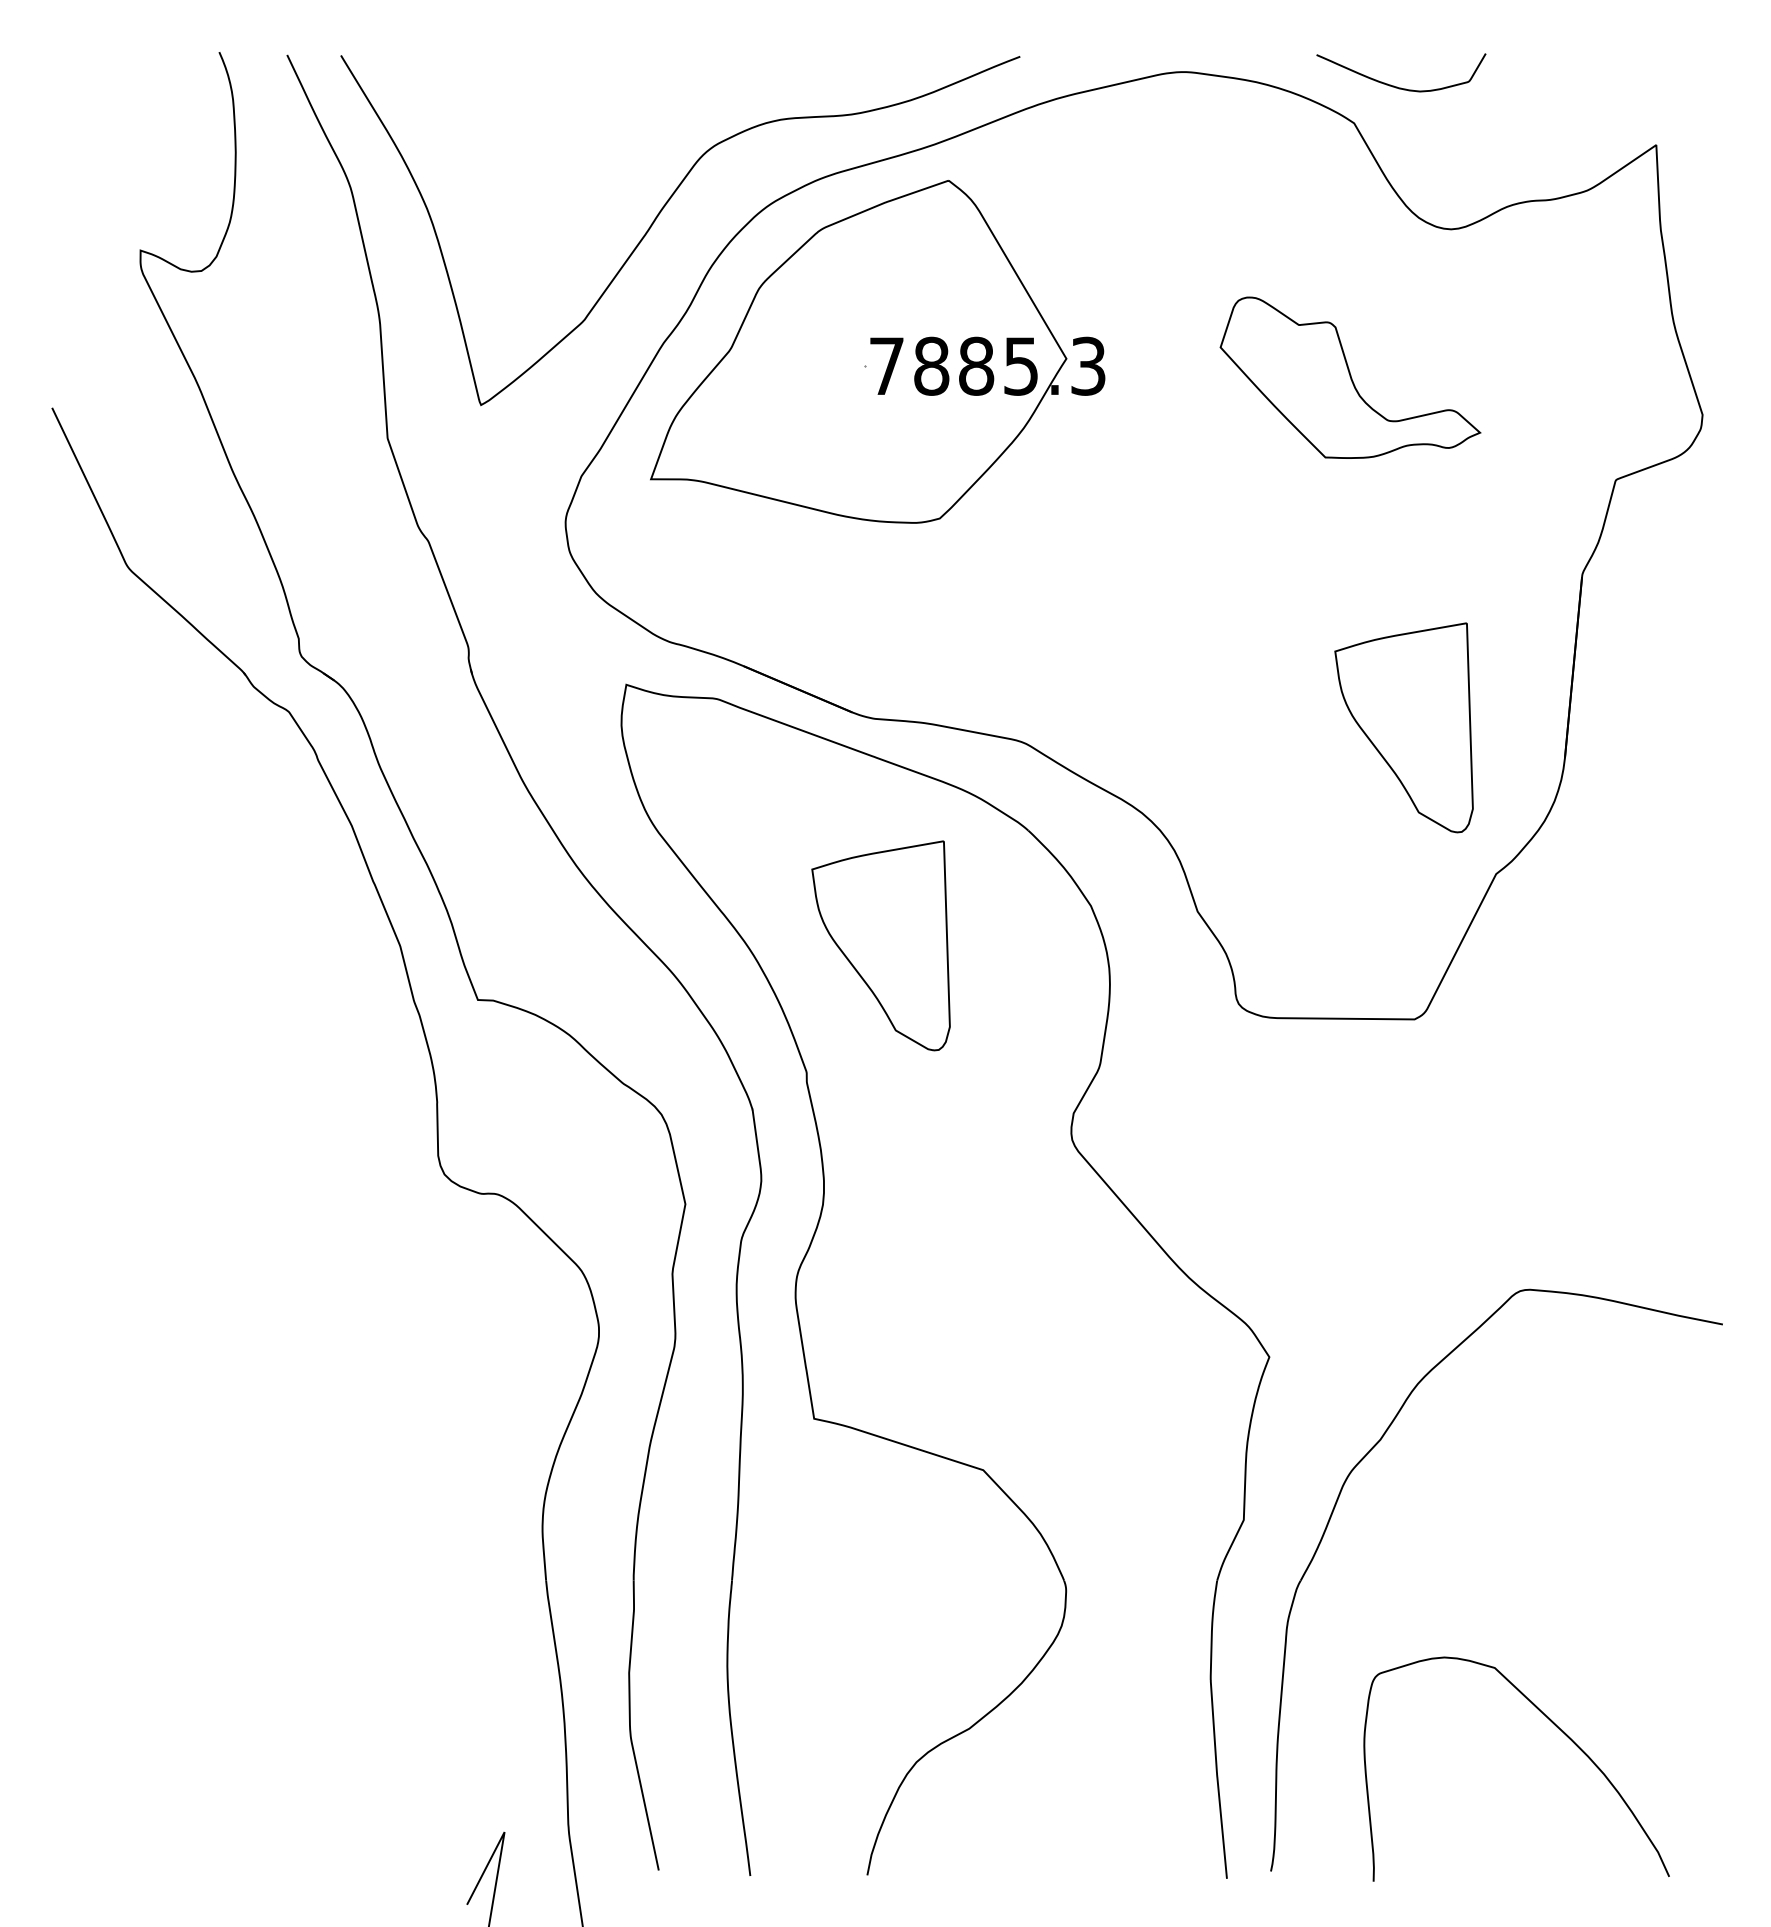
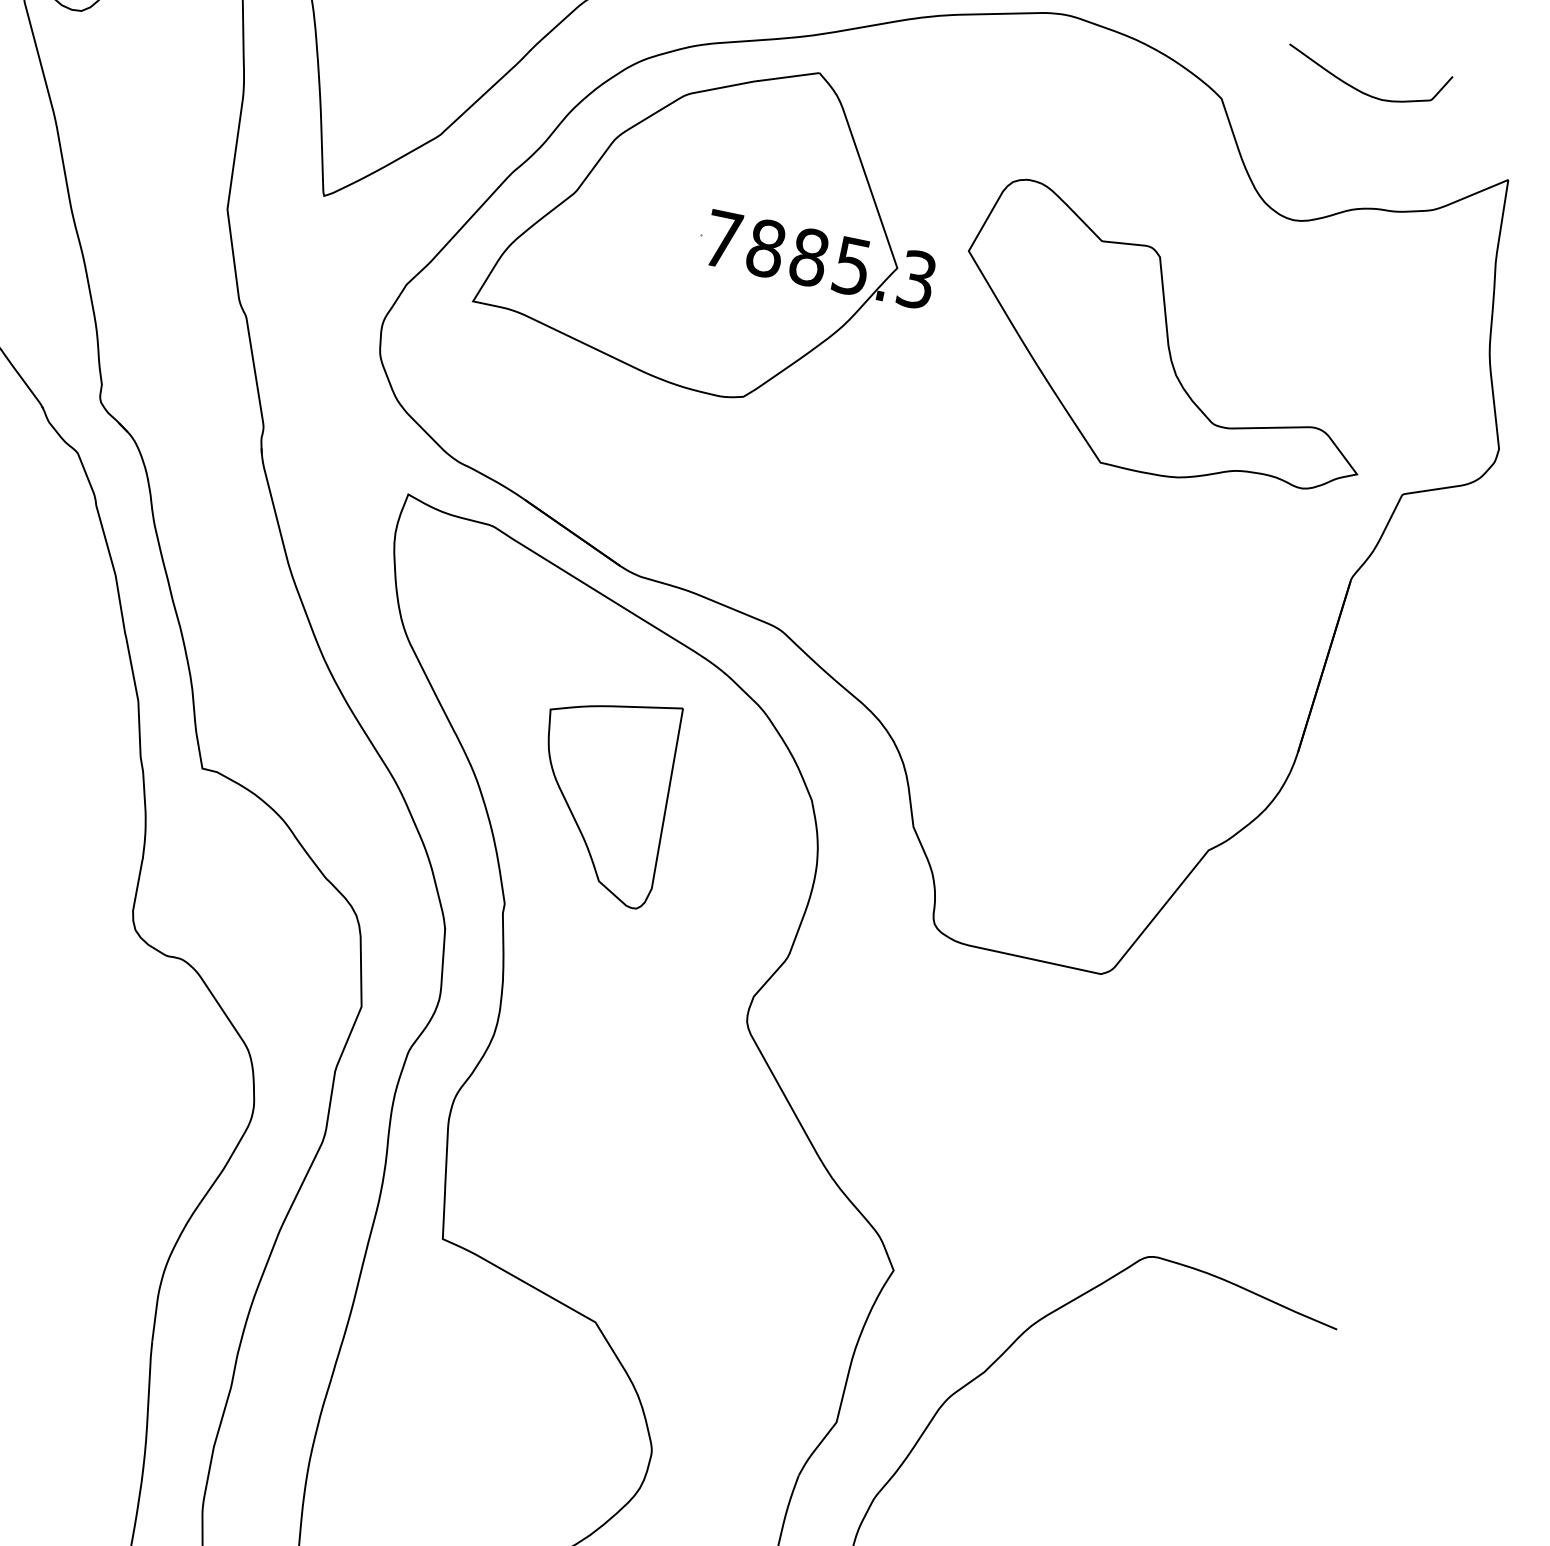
curve: (1397, 86) -> (1361, 90), moved
part: (1350, 377) -> (1167, 342), size x1.67
part: (1403, 727) -> (1148, 690), removed

